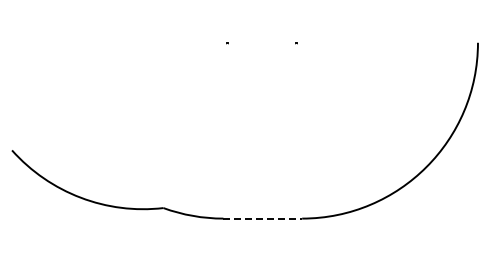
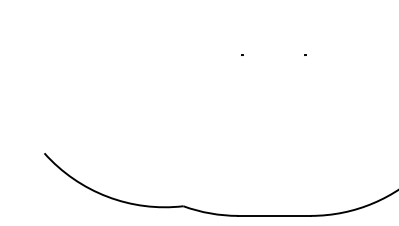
line: (263, 218) -> (275, 215), dashed -> solid

